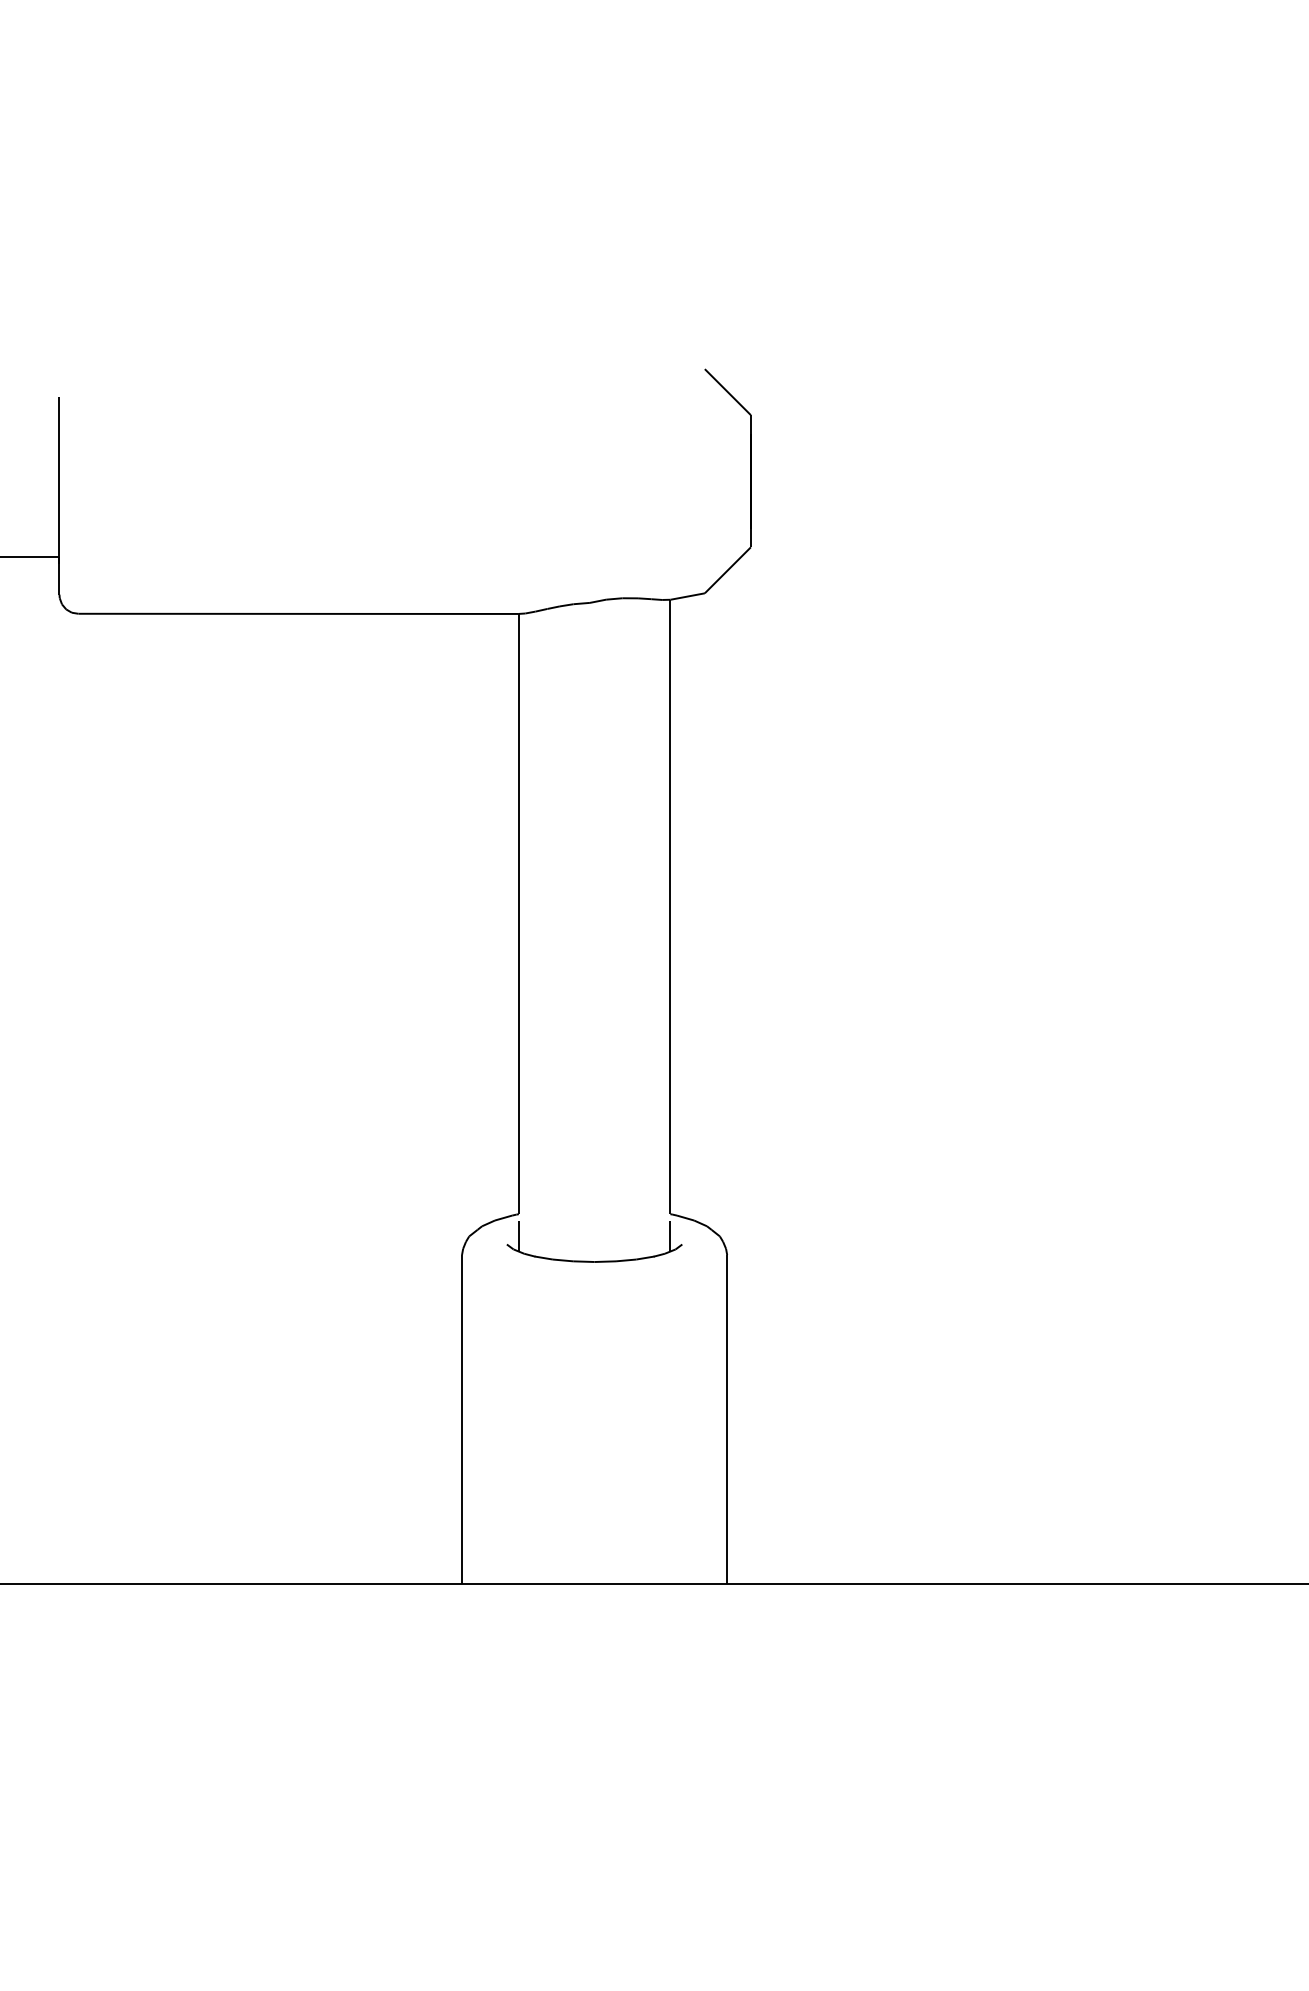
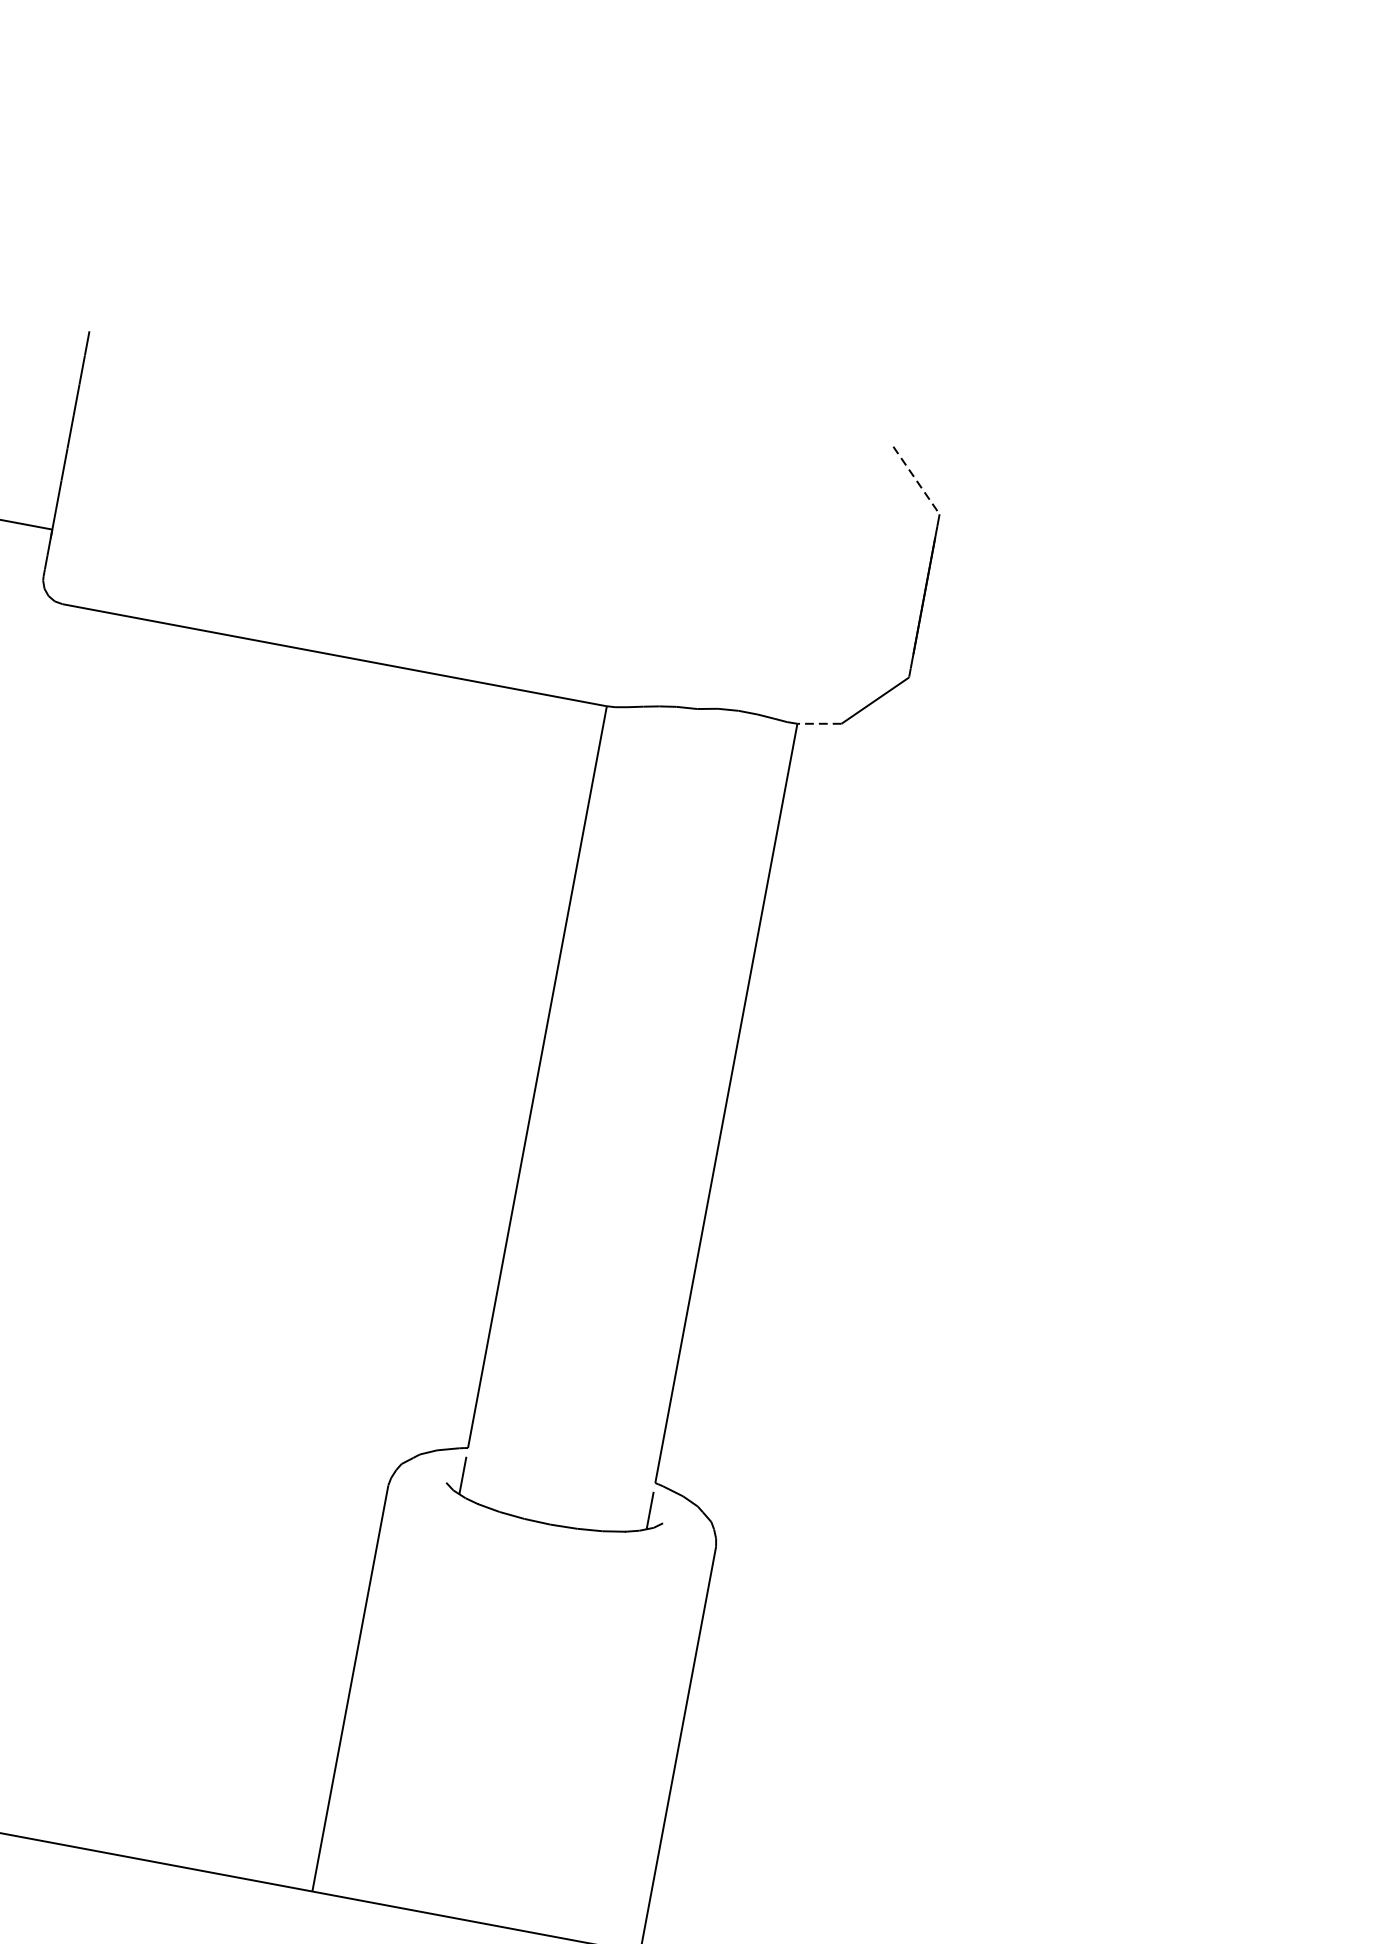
line: (727, 392) -> (915, 480), solid -> dashed
line: (687, 596) -> (819, 723), solid -> dashed

